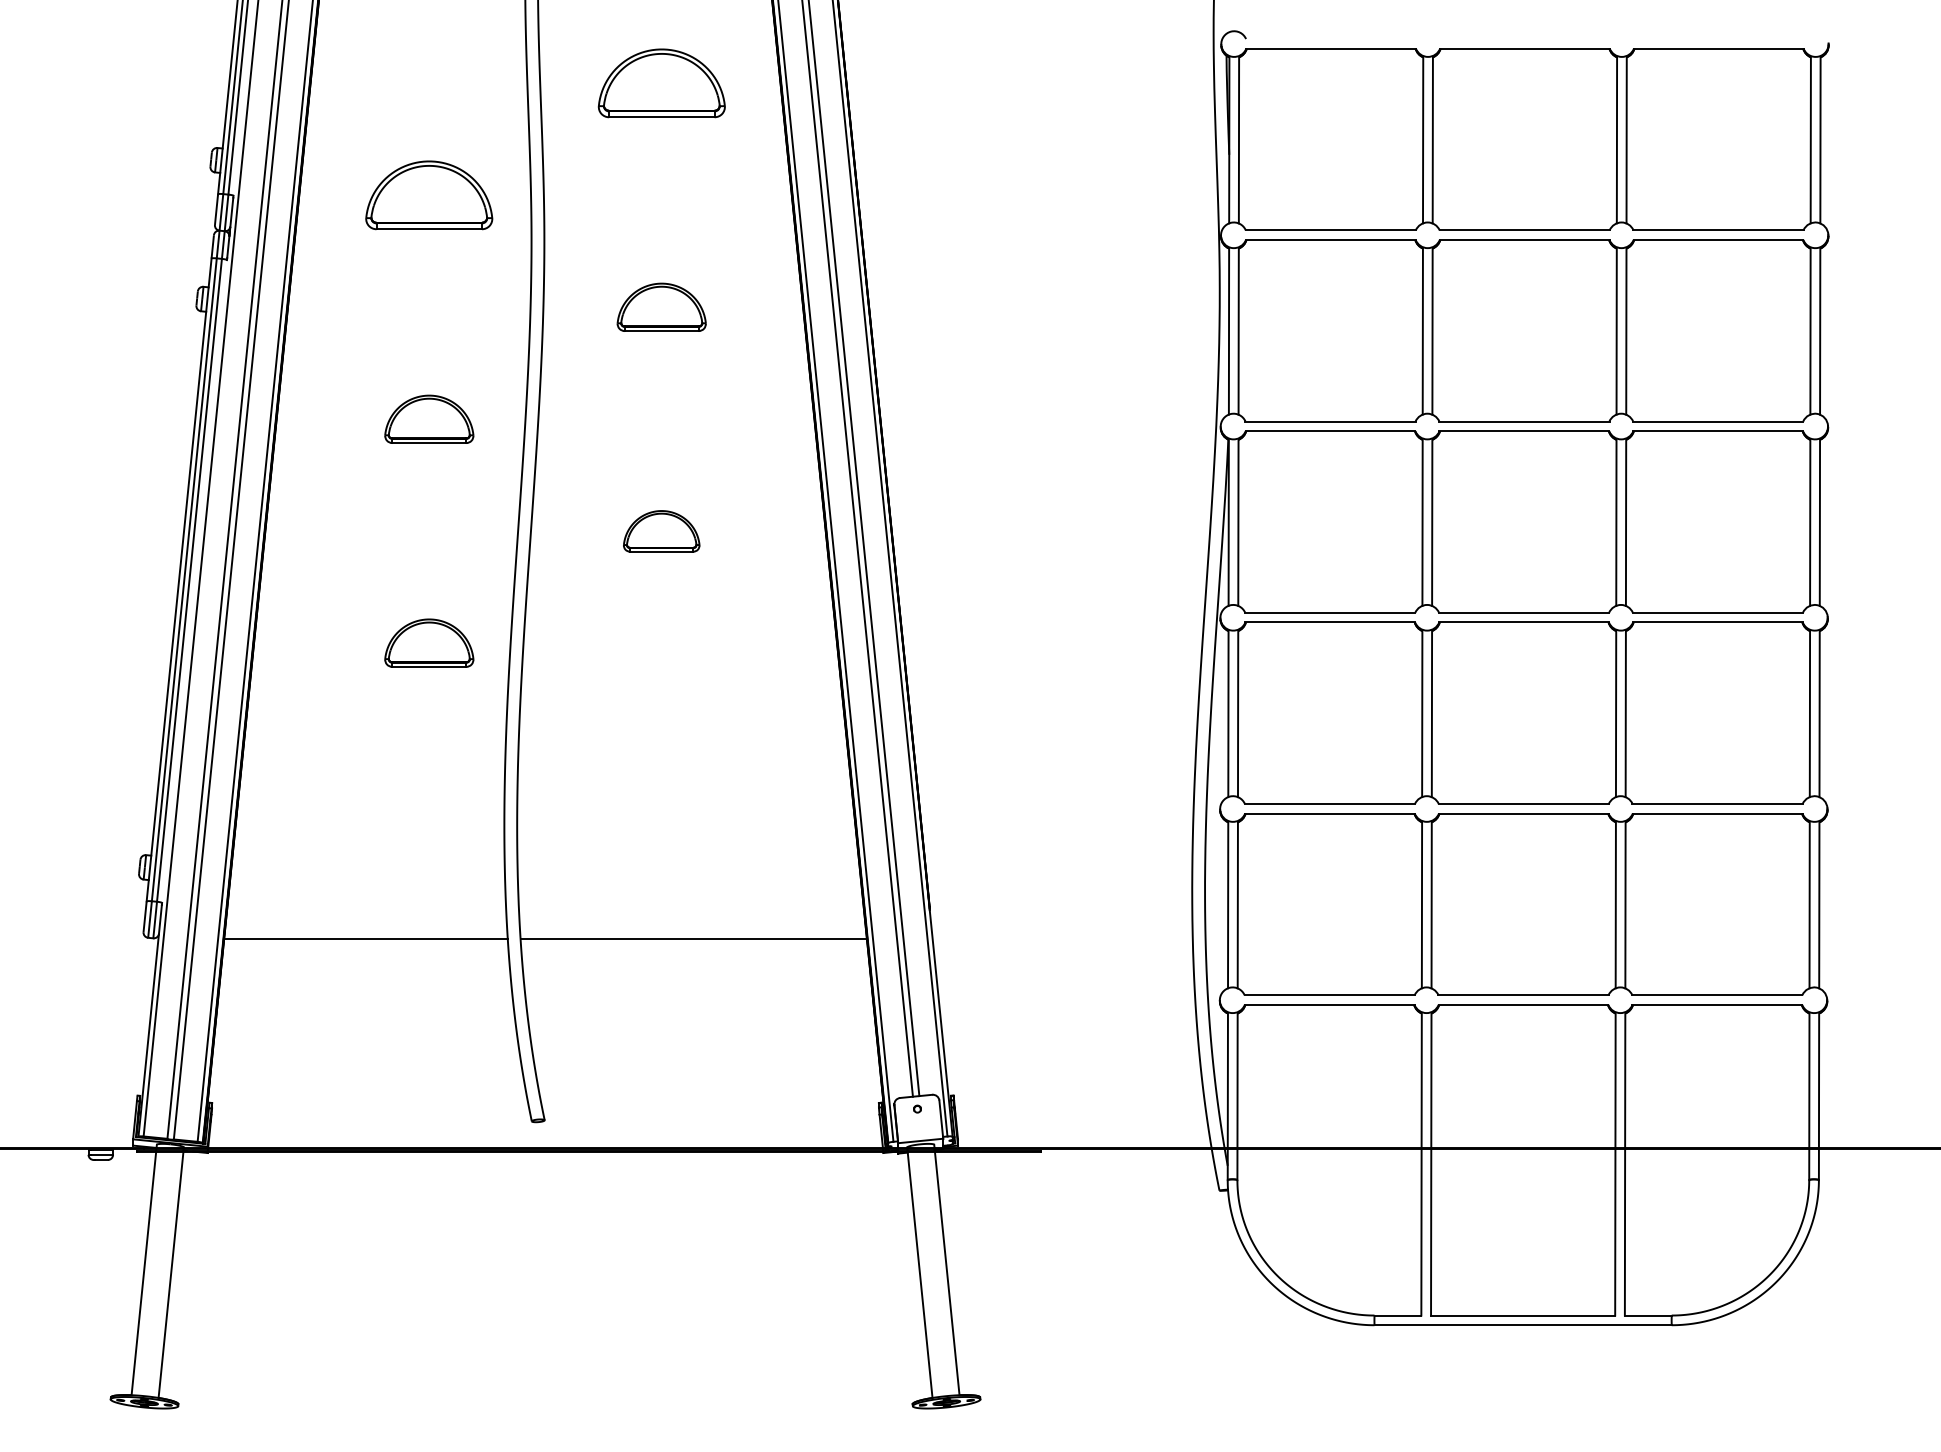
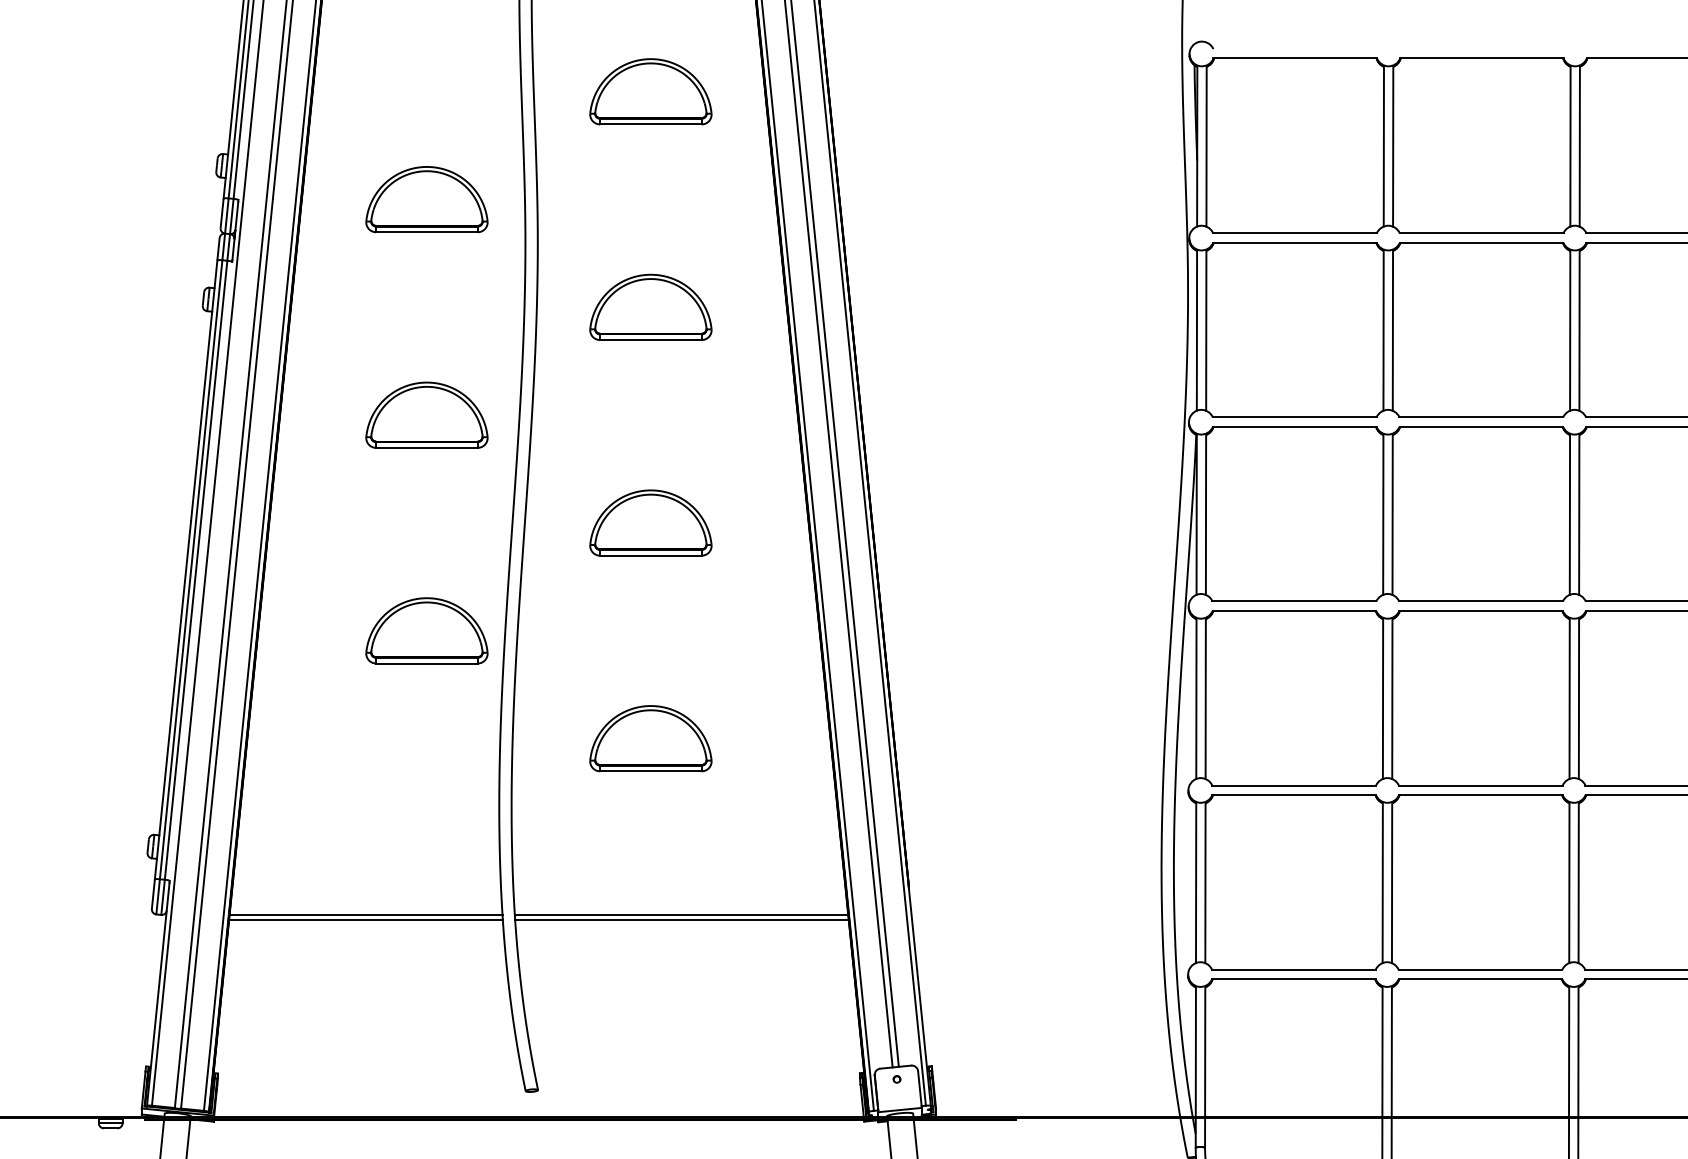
part: (661, 307) -> (650, 307), size x1.43
part: (429, 419) -> (427, 415), size x1.43
part: (661, 531) -> (650, 523), size x1.67
part: (429, 642) -> (427, 630), size x1.43
part: (661, 754) -> (650, 737), added
line: (365, 943) -> (365, 919), added
line: (693, 943) -> (681, 919), added

